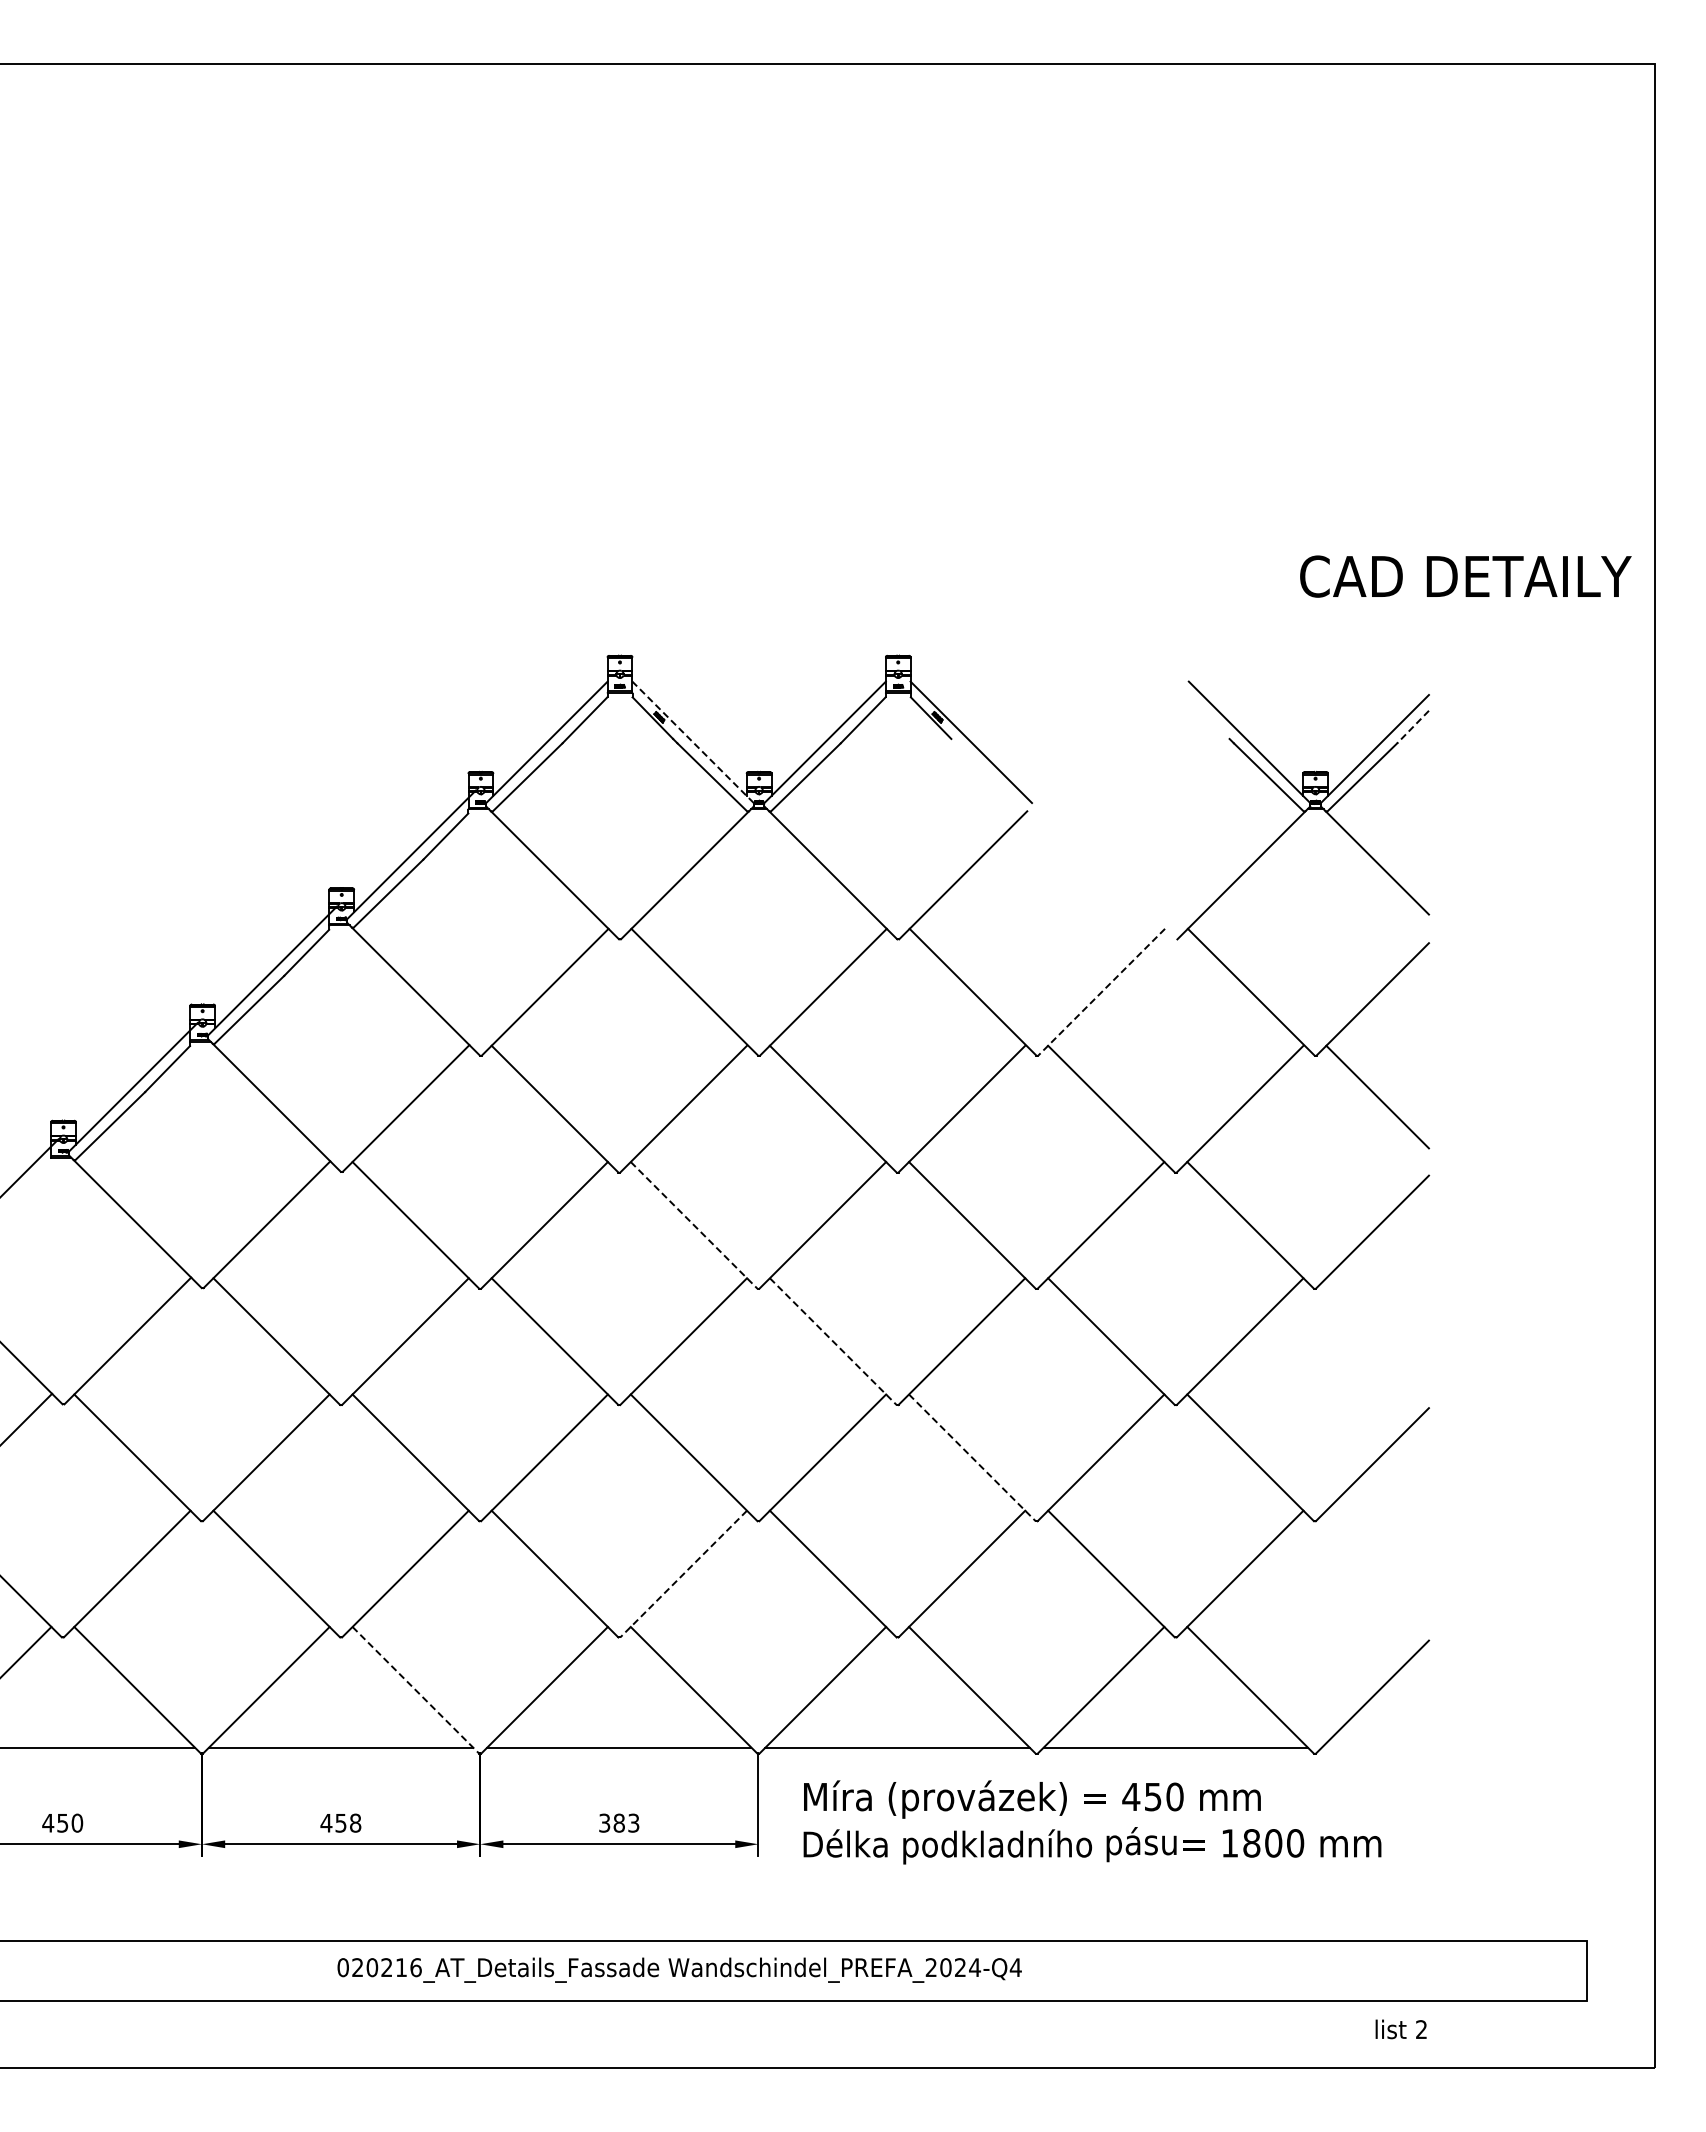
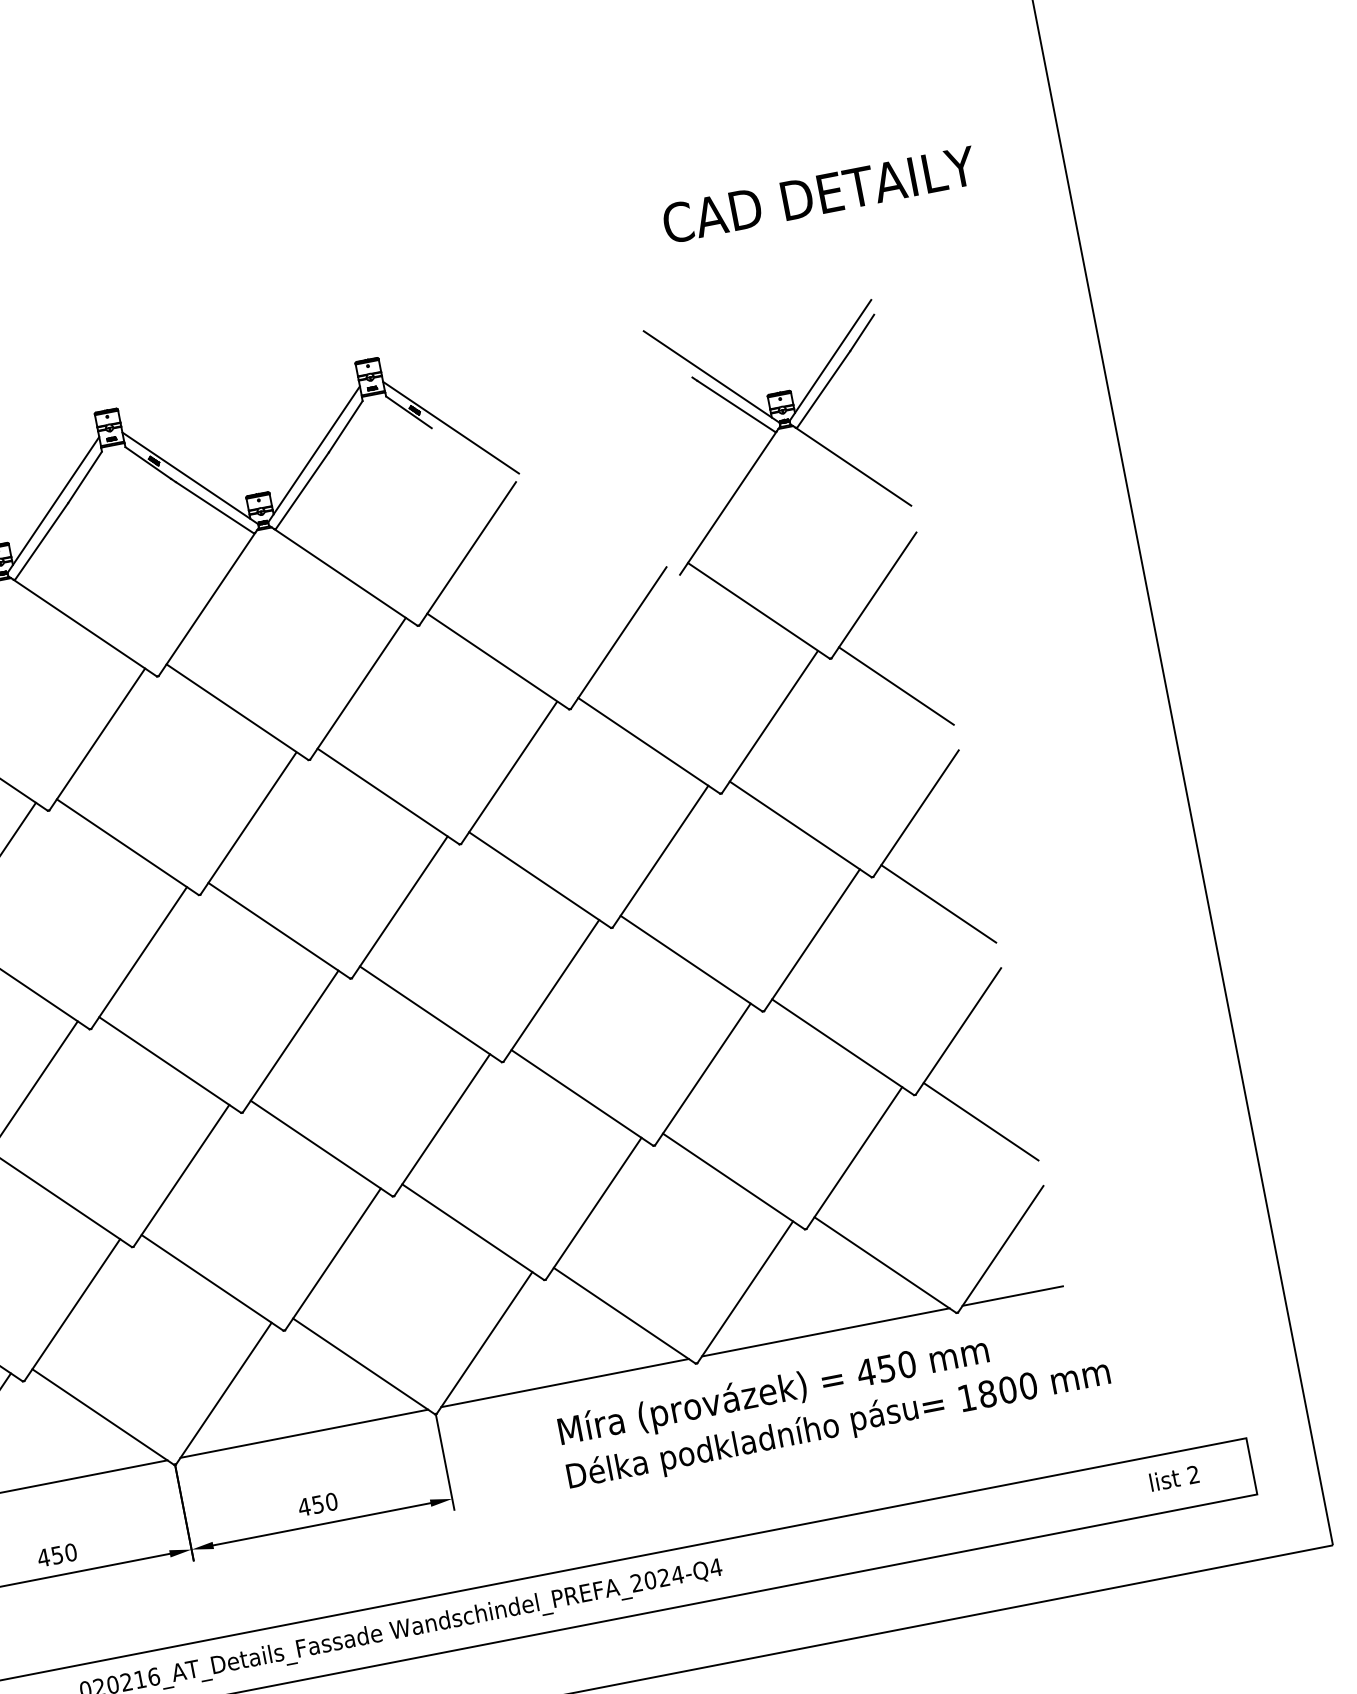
text: (1465, 576) -> (819, 194), moved
line: (1413, 727) -> (862, 333), dashed -> solid
line: (693, 742) -> (190, 478), dashed -> solid
line: (1101, 992) -> (618, 638), dashed -> solid
line: (694, 1225) -> (279, 930), dashed -> solid
line: (1377, 1329) -> (938, 903), added
line: (833, 1341) -> (431, 1014), dashed -> solid
line: (972, 1457) -> (582, 1097), dashed -> solid
line: (1377, 1561) -> (980, 1121), added
line: (683, 1574) -> (332, 1259), dashed -> solid
line: (415, 1690) -> (102, 1417), dashed -> solid
line: (1374, 1747) -> (1011, 1296), added
text: (618, 1822) -> (317, 1504), 383 -> 450
text: (1092, 1822) -> (834, 1403), moved
text: (355, 1823) -> (70, 1552), 458 -> 450
text: (1400, 2029) -> (1173, 1478), moved

